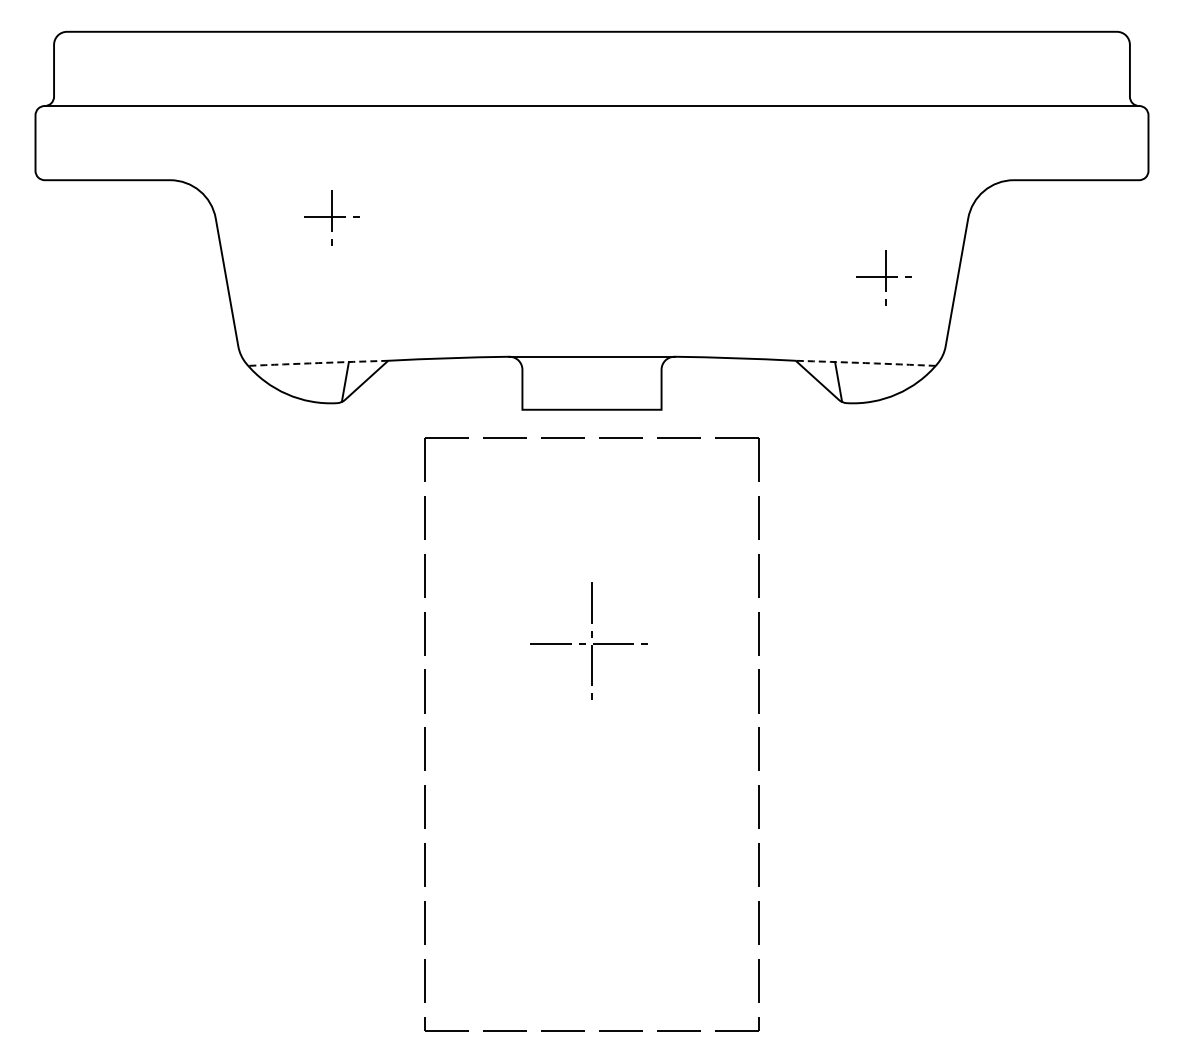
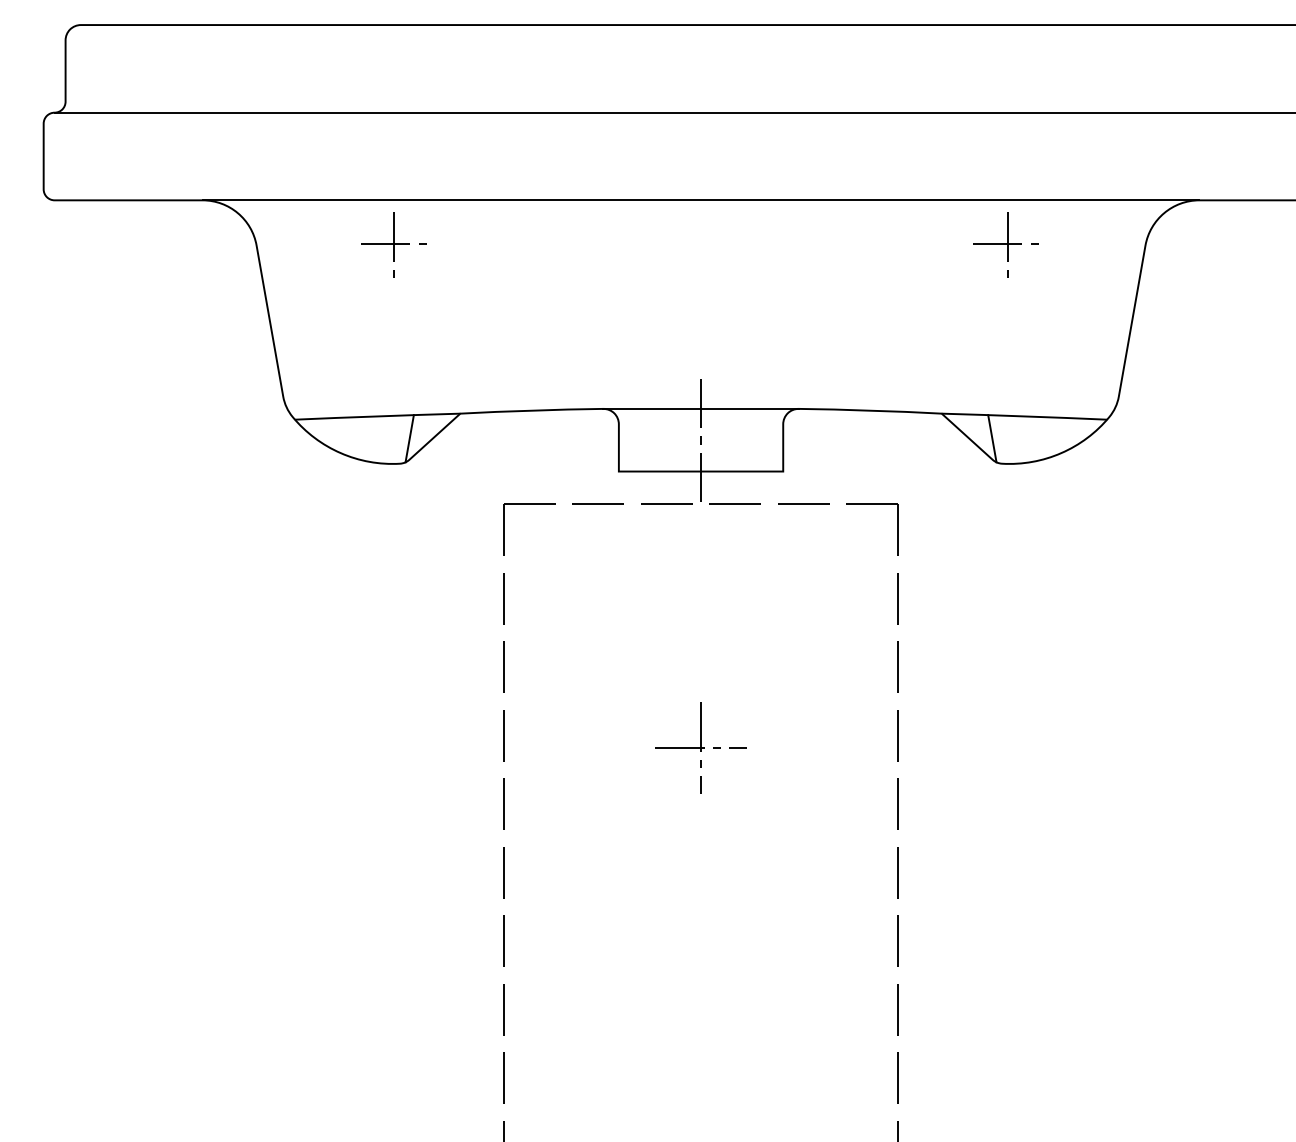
line: (591, 180) -> (700, 200), added
part: (883, 277) -> (1005, 244), moved
arc: (318, 363) -> (377, 416), dashed -> solid
arc: (865, 363) -> (1024, 416), dashed -> solid
line: (592, 383) -> (701, 440), added
part: (591, 643) -> (700, 747), size x0.62

